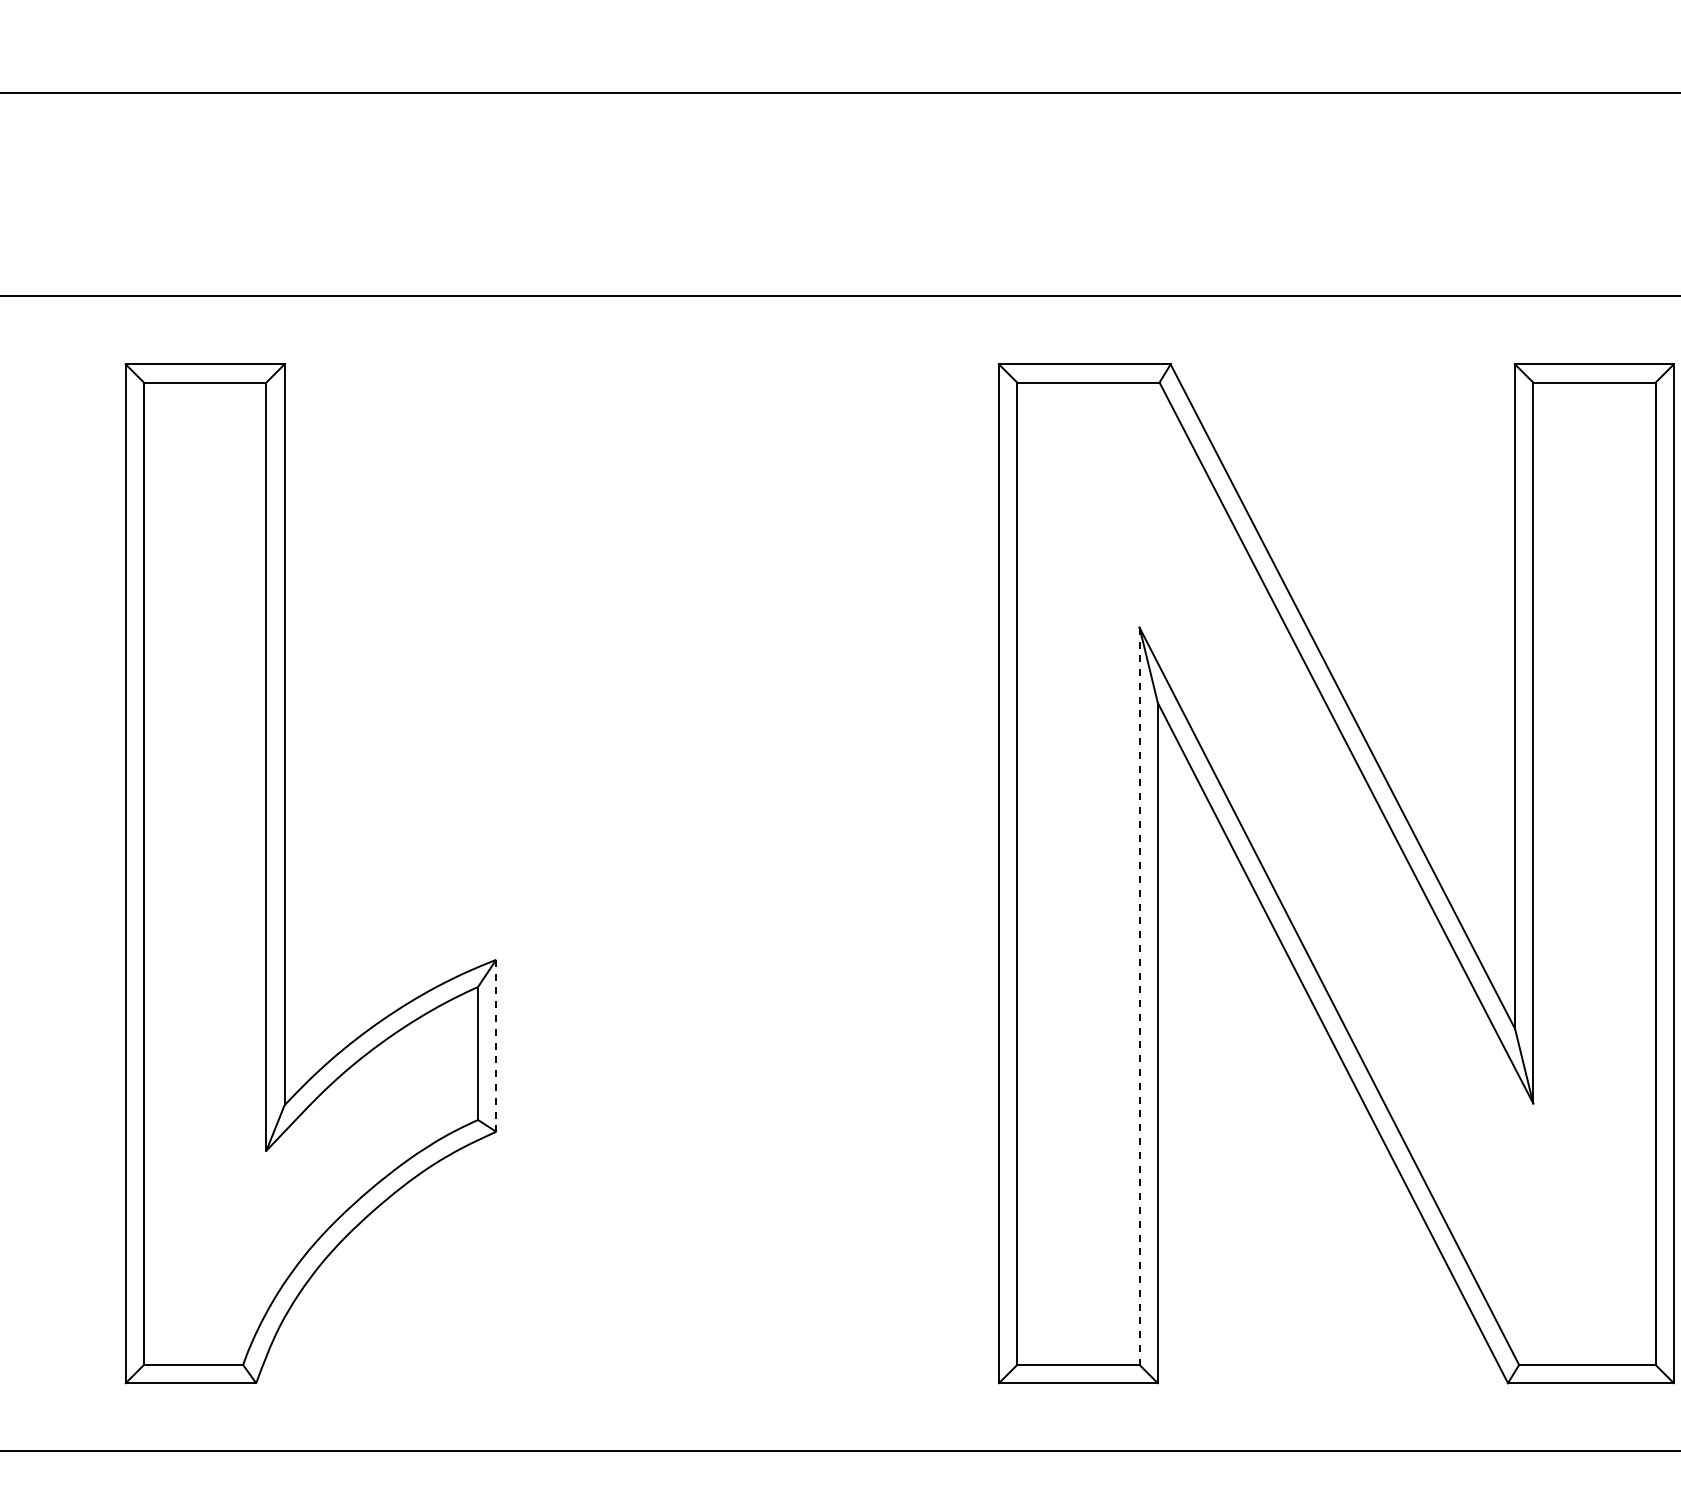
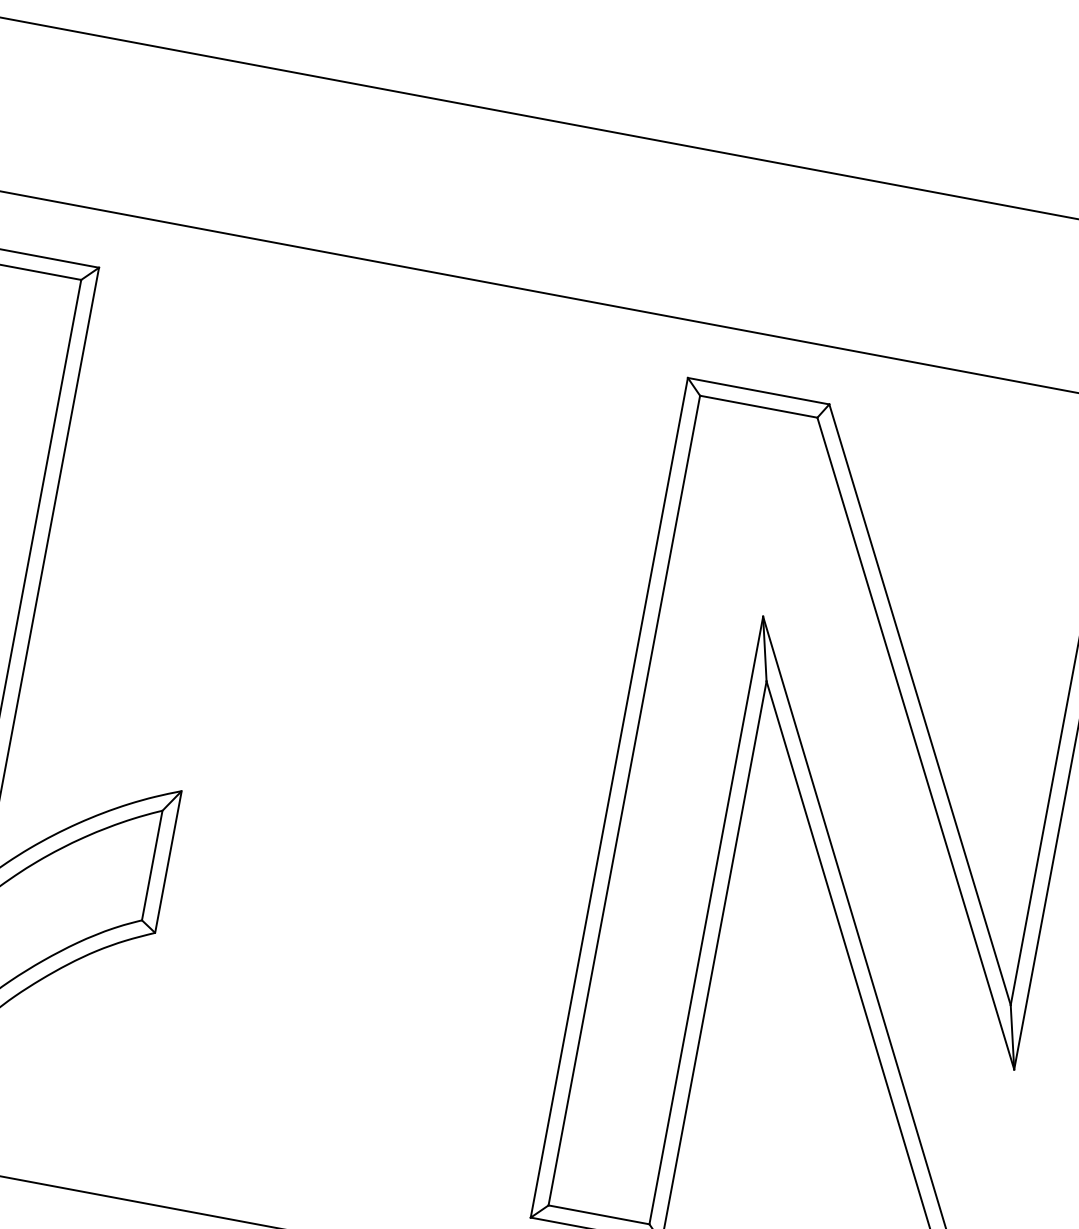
line: (1139, 996) -> (706, 920), dashed -> solid
line: (496, 1045) -> (168, 861), dashed -> solid

